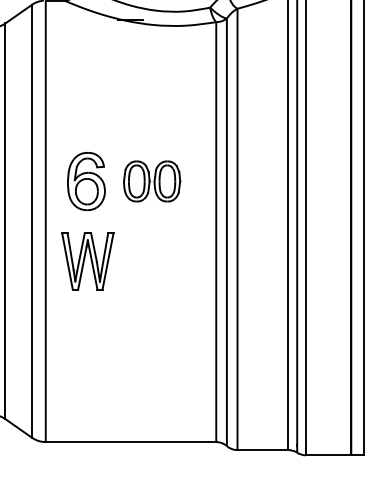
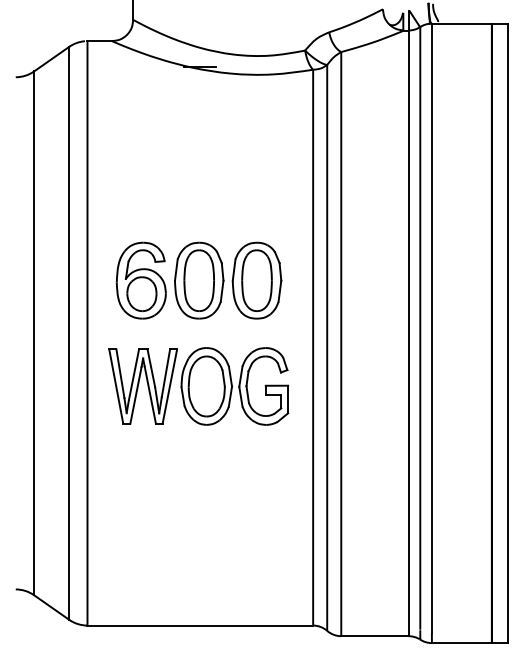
part: (152, 181) -> (228, 280), size x1.43
part: (156, 261) -> (234, 386), added

